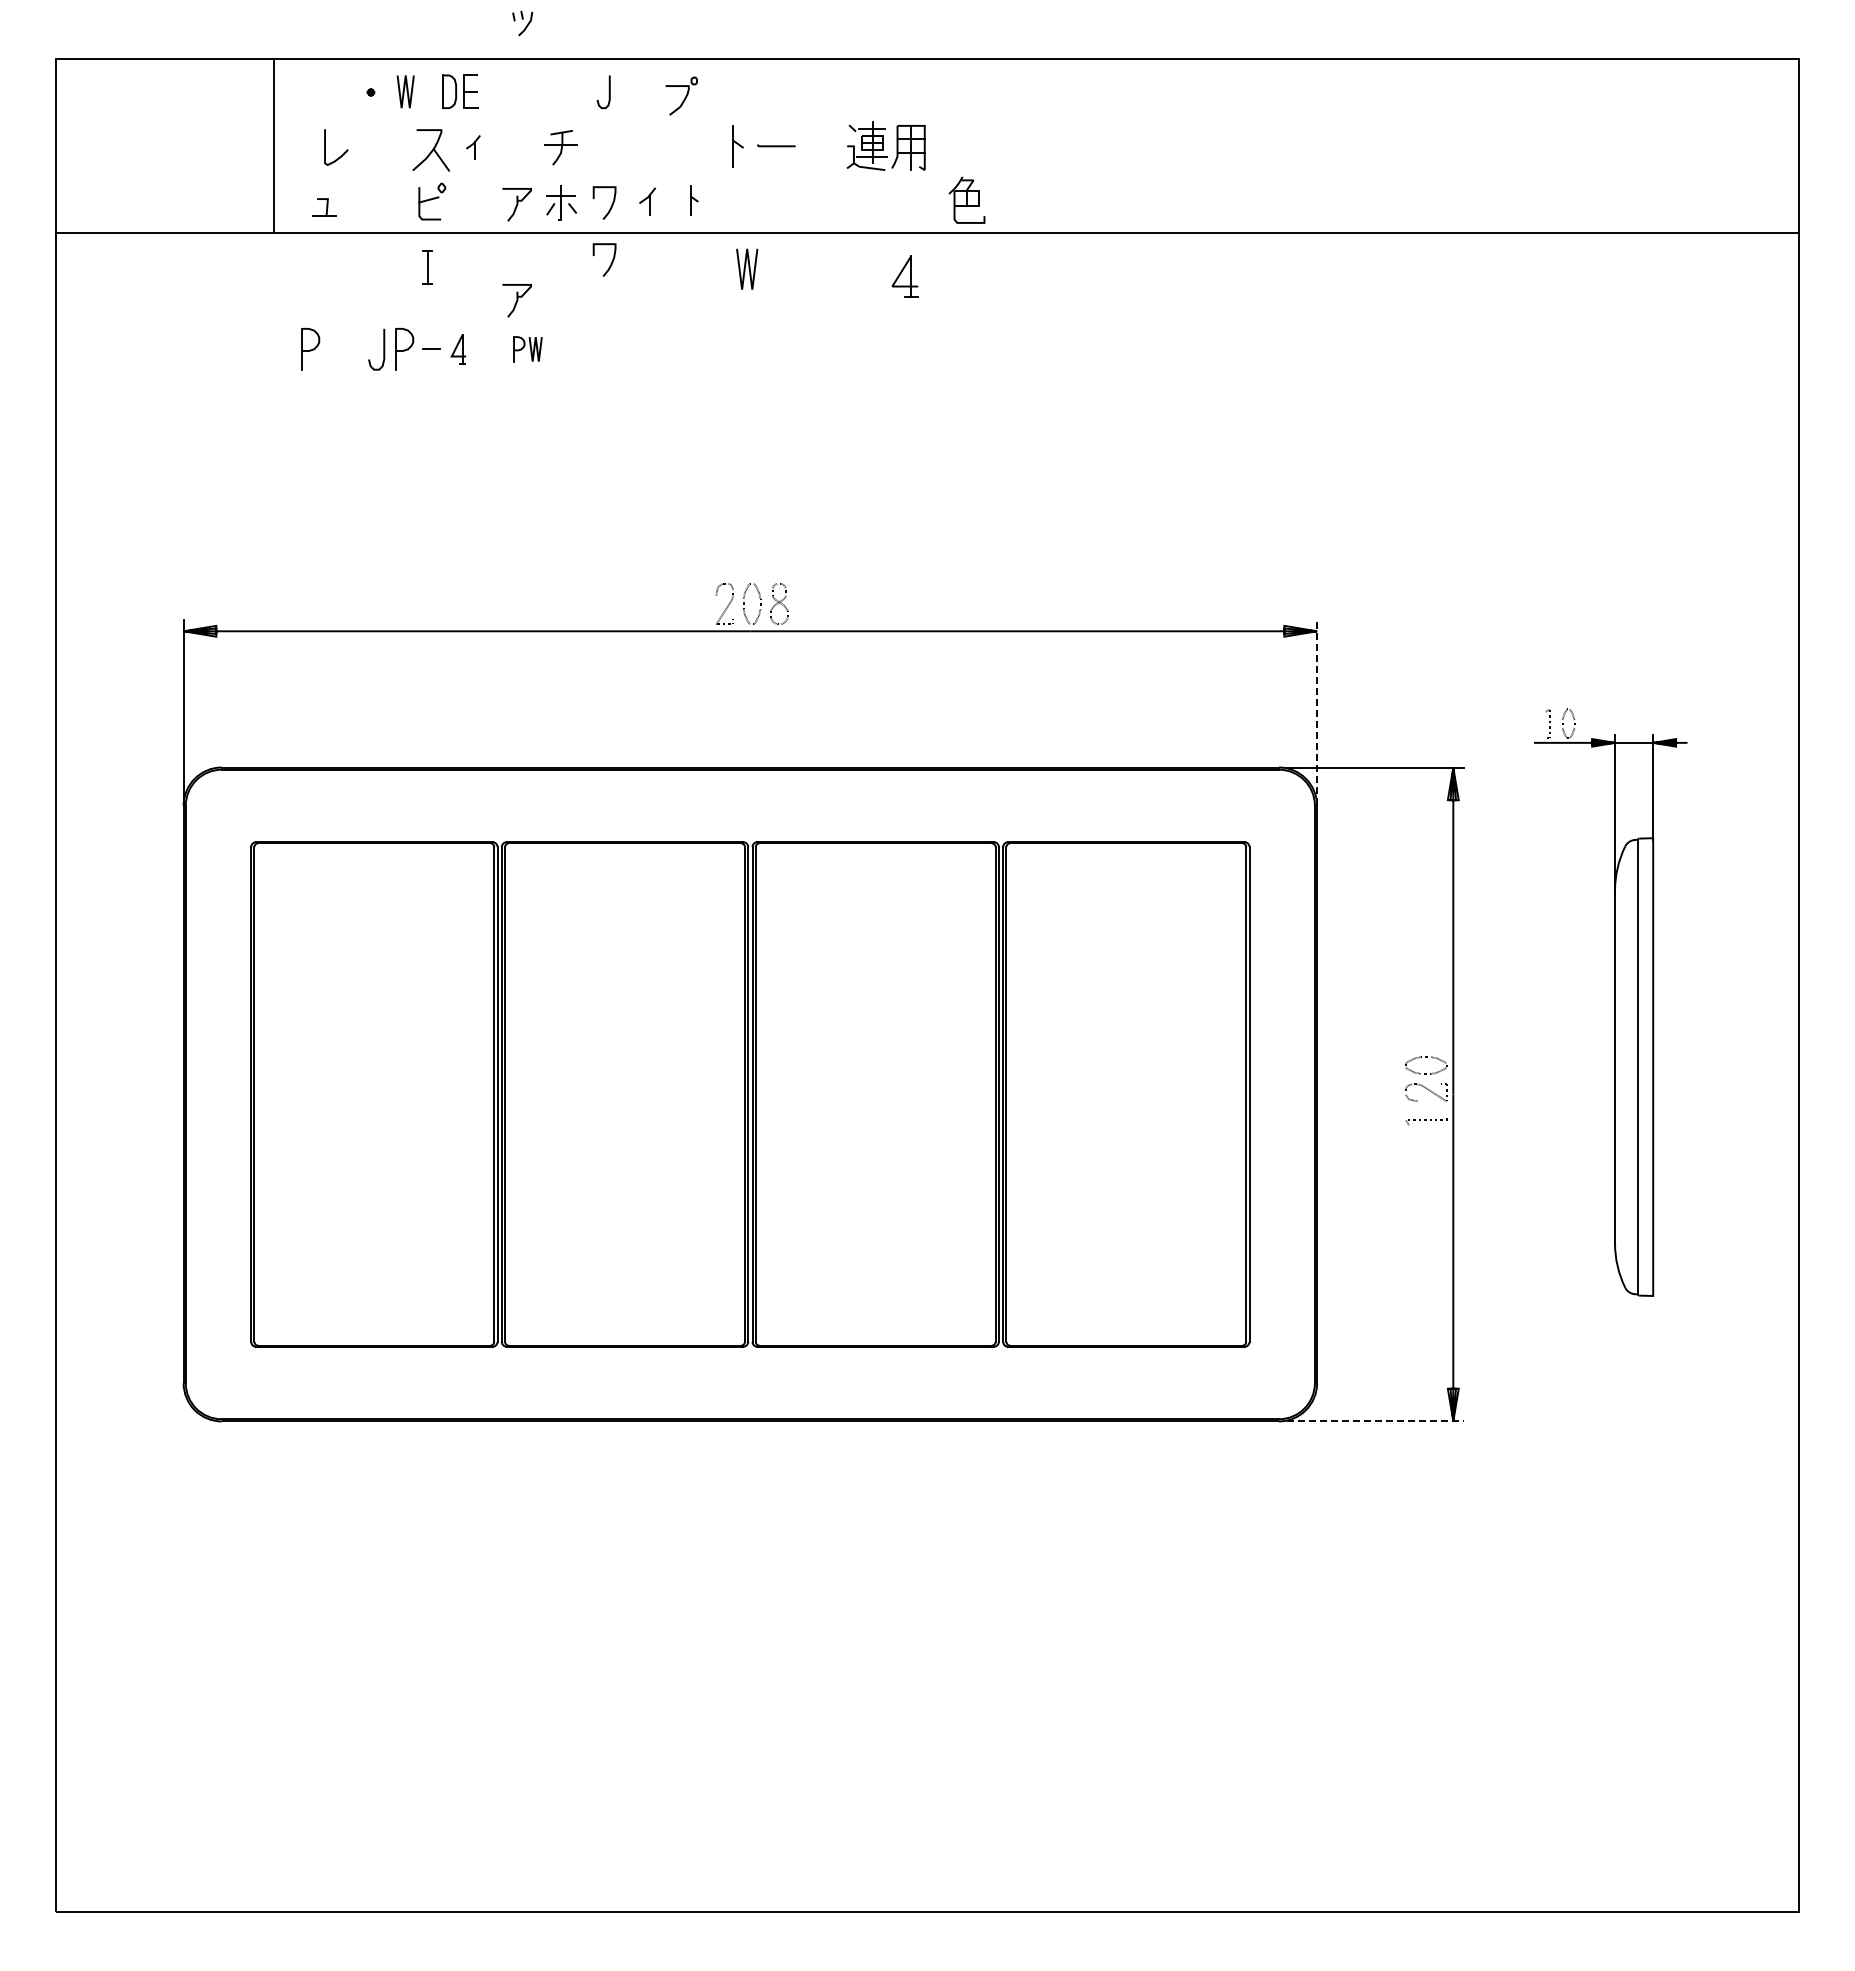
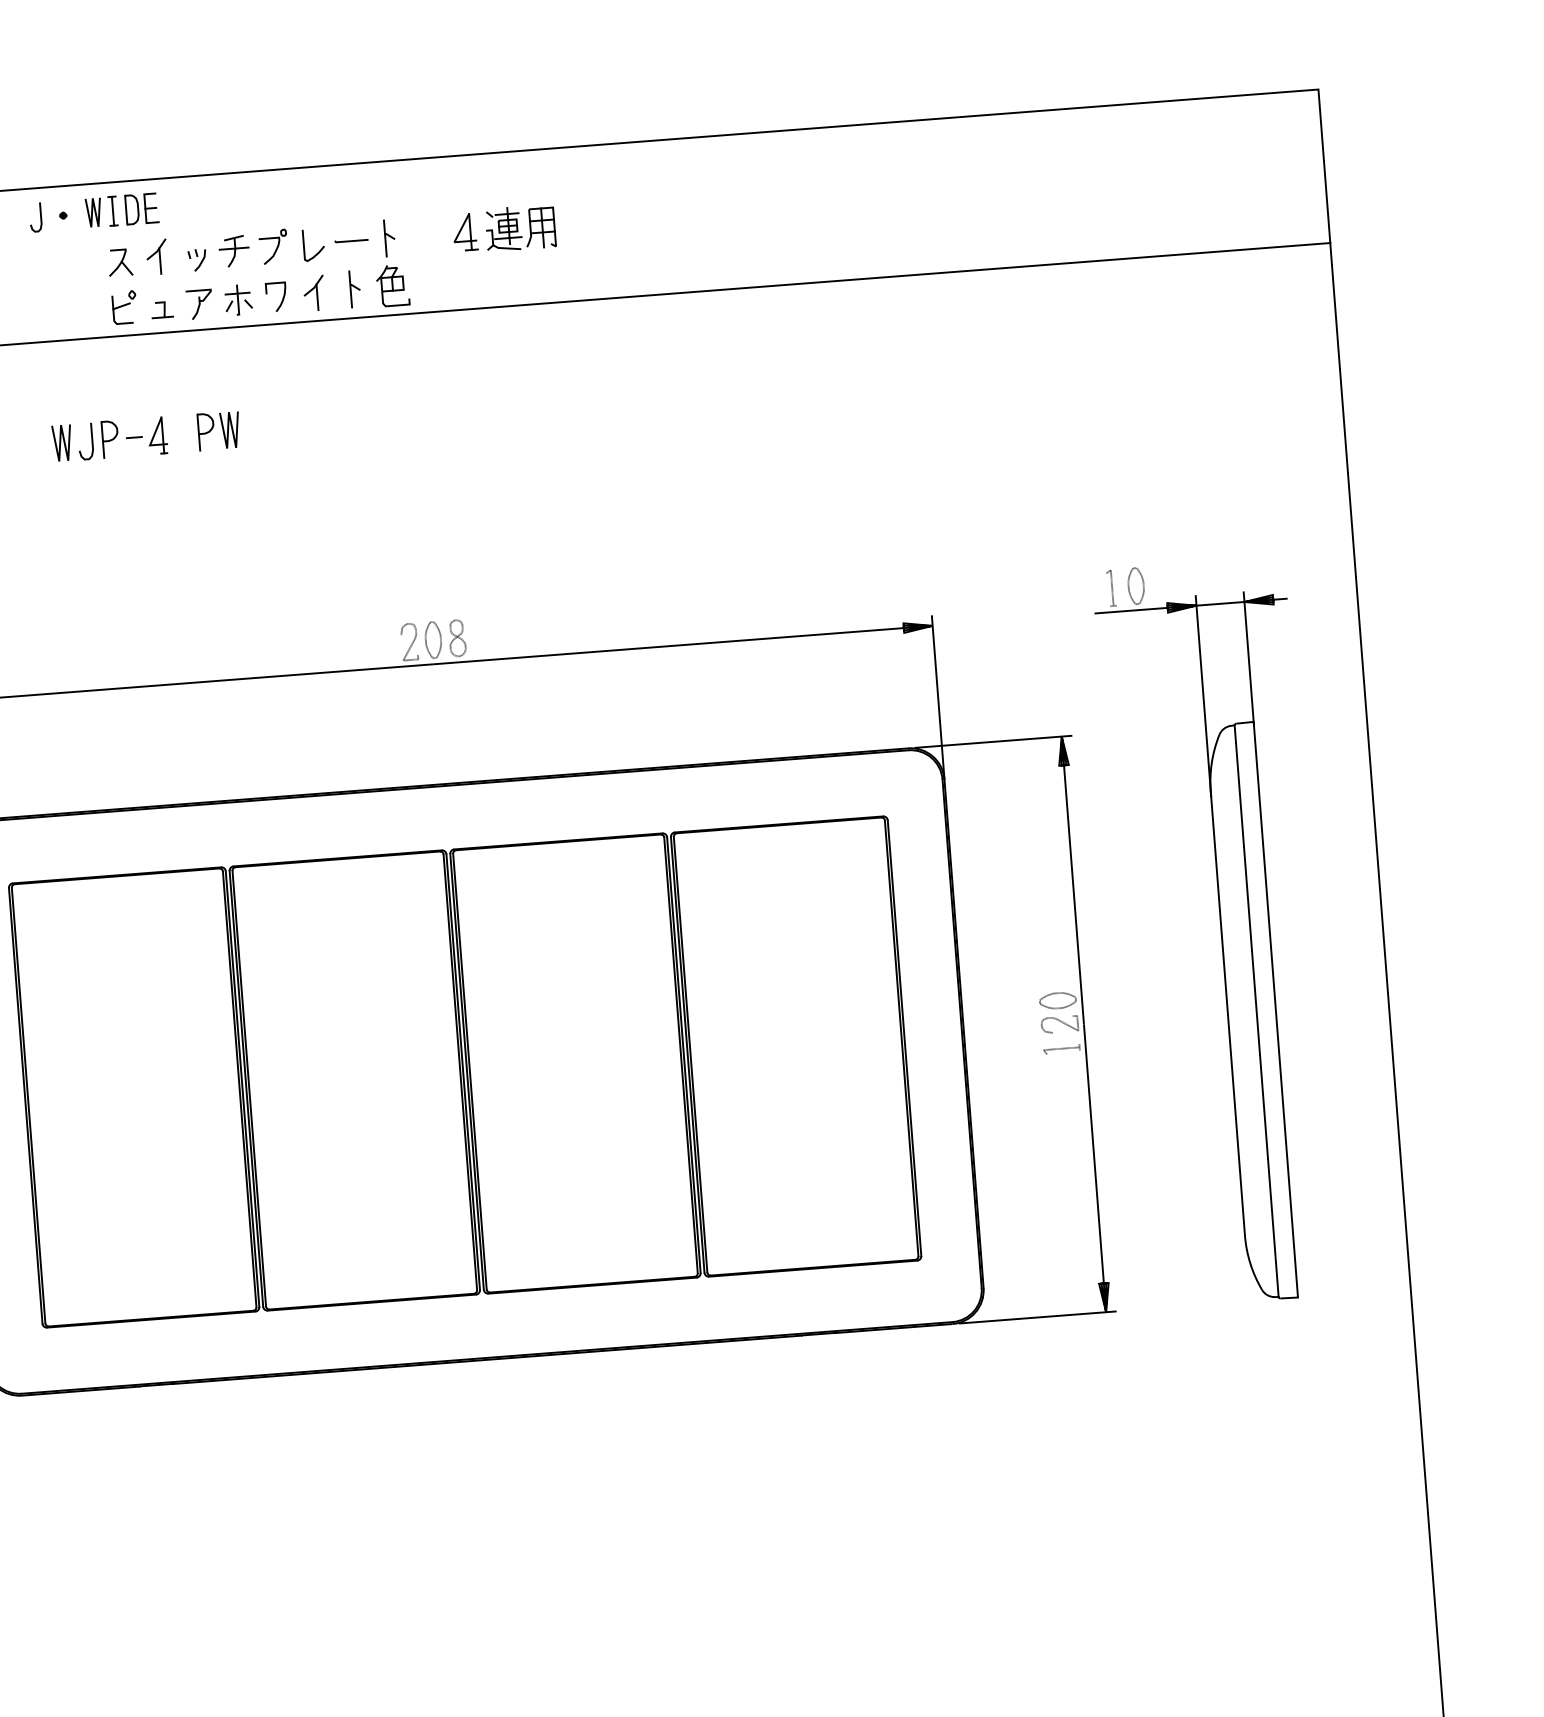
part: (522, 23) -> (197, 260), moved
curve: (608, 92) -> (40, 217), moved
part: (681, 95) -> (273, 246), moved
line: (776, 145) -> (351, 240), moved
part: (473, 147) -> (157, 257), size x1.67
part: (430, 150) -> (119, 262), size x0.71
curve: (343, 153) -> (320, 249), moved
part: (966, 199) -> (392, 285), moved
part: (694, 200) -> (355, 288), size x1.43
part: (647, 201) -> (314, 292), size x1.43
part: (324, 207) -> (162, 309), moved
curve: (610, 263) -> (285, 349), removed
part: (427, 267) -> (112, 210), moved
line: (748, 268) -> (63, 442), moved
part: (904, 276) -> (464, 232), moved
part: (516, 300) -> (205, 388), removed
part: (310, 349) -> (27, 446), removed
part: (458, 349) -> (157, 435), size x1.43
part: (527, 349) -> (218, 431), size x1.67
line: (1317, 712) -> (938, 697), dashed -> solid
part: (1610, 1002) -> (1216, 932), size x1.43
line: (1375, 1421) -> (1037, 1317), dashed -> solid

